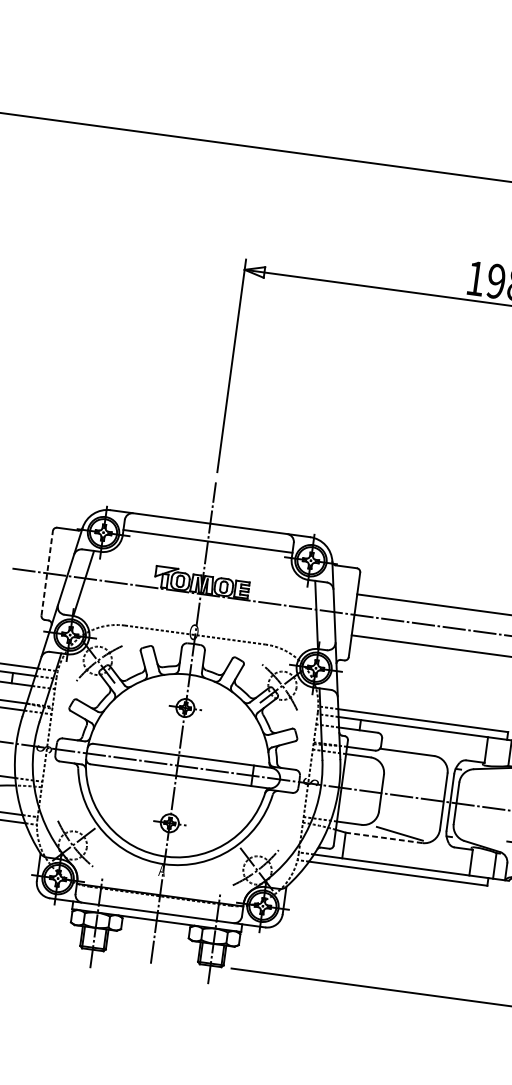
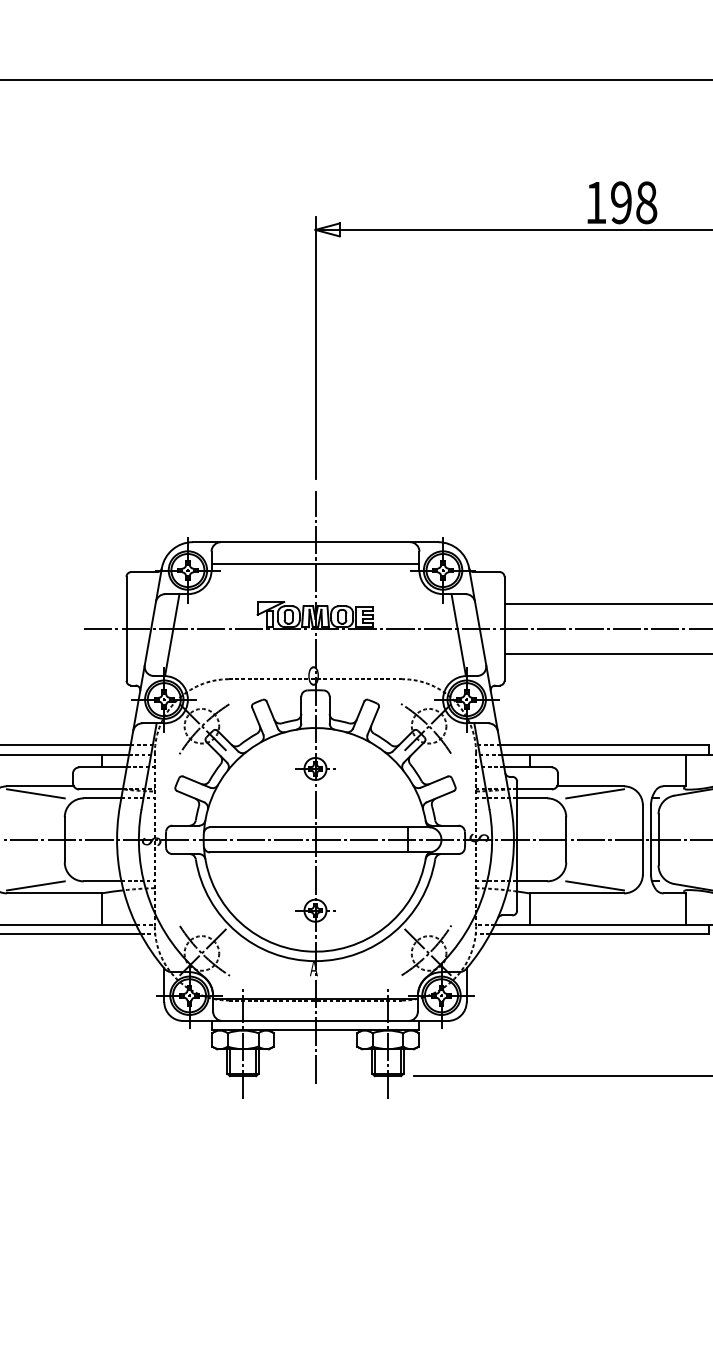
line: (47, 573) -> (126, 628), dashed -> solid
line: (409, 758) -> (594, 793), added
line: (383, 837) -> (576, 893), dashed -> solid

